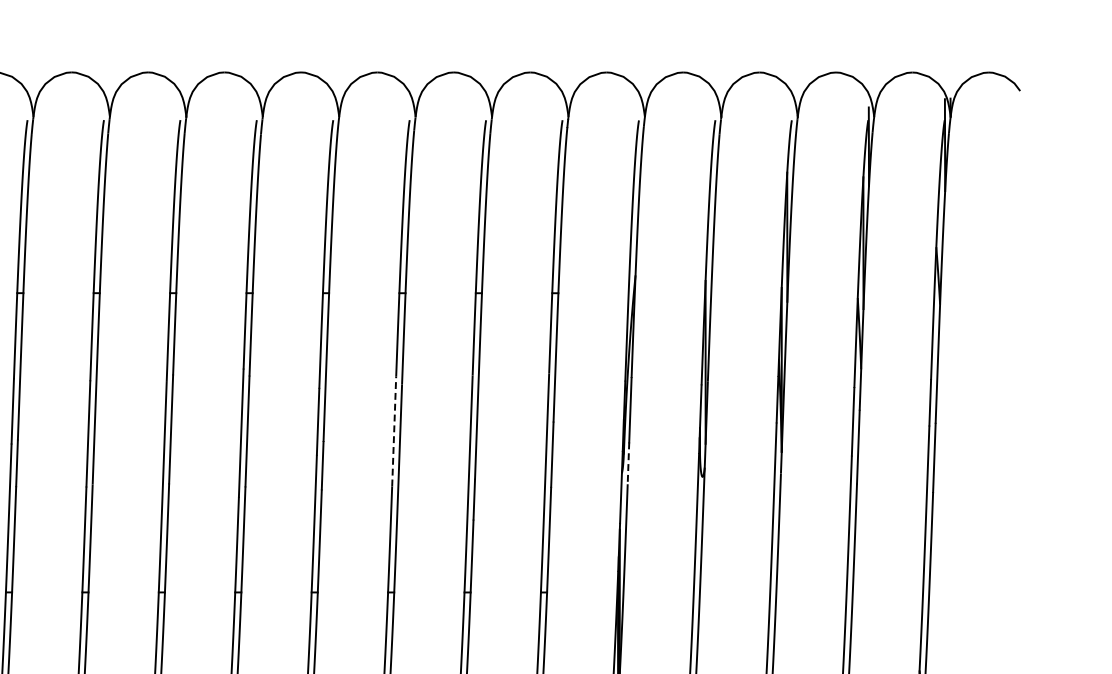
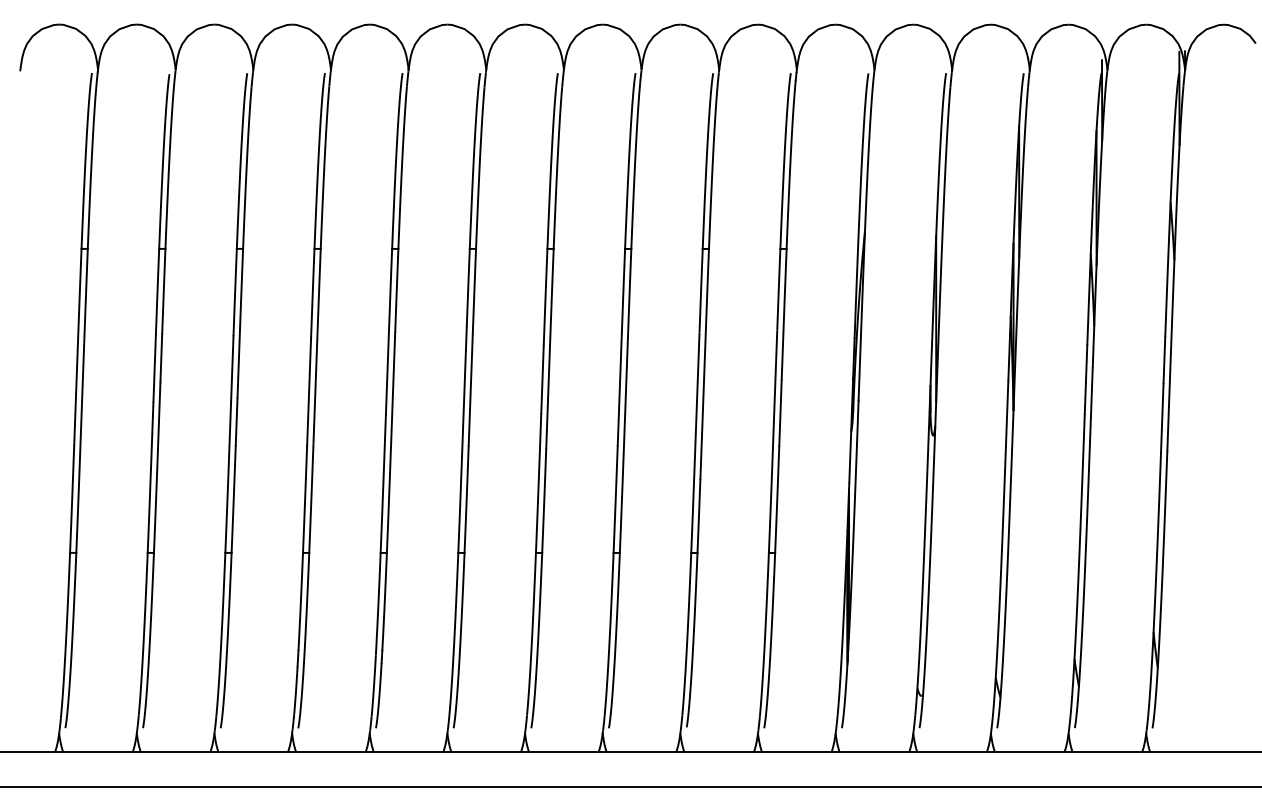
line: (393, 431) -> (619, 389), dashed -> solid
line: (628, 464) -> (857, 422), dashed -> solid

